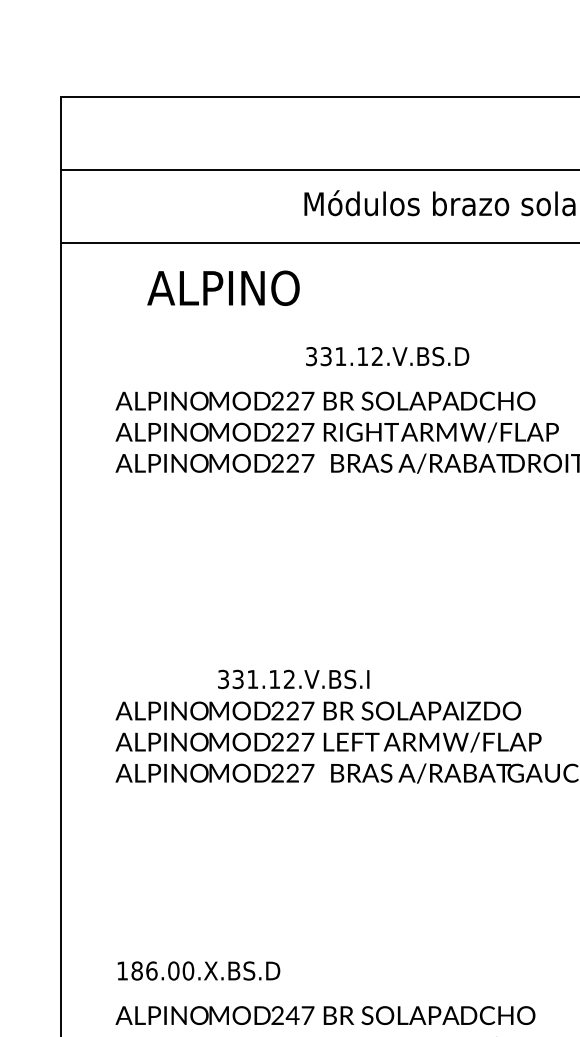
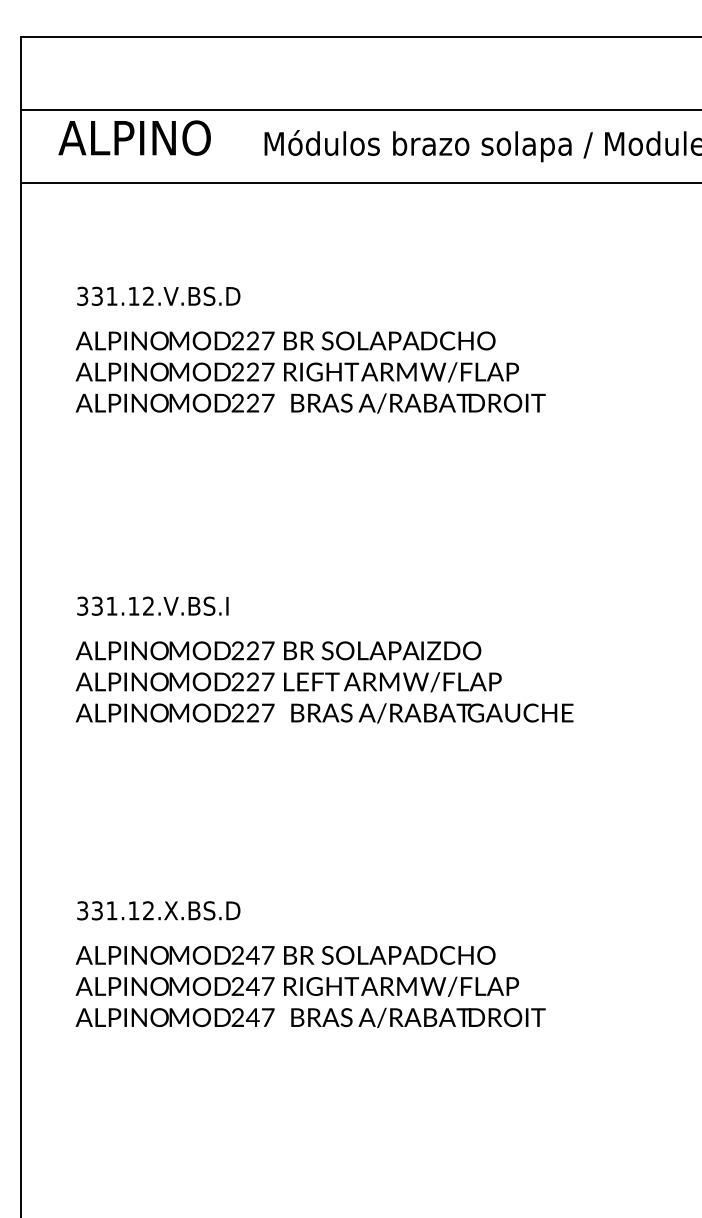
text: (223, 287) -> (134, 137), moved
text: (387, 355) -> (158, 295), moved
text: (293, 678) -> (152, 605), moved
text: (155, 970) -> (115, 910), 186.00.X.BS.D -> 331.12.X.BS.D

